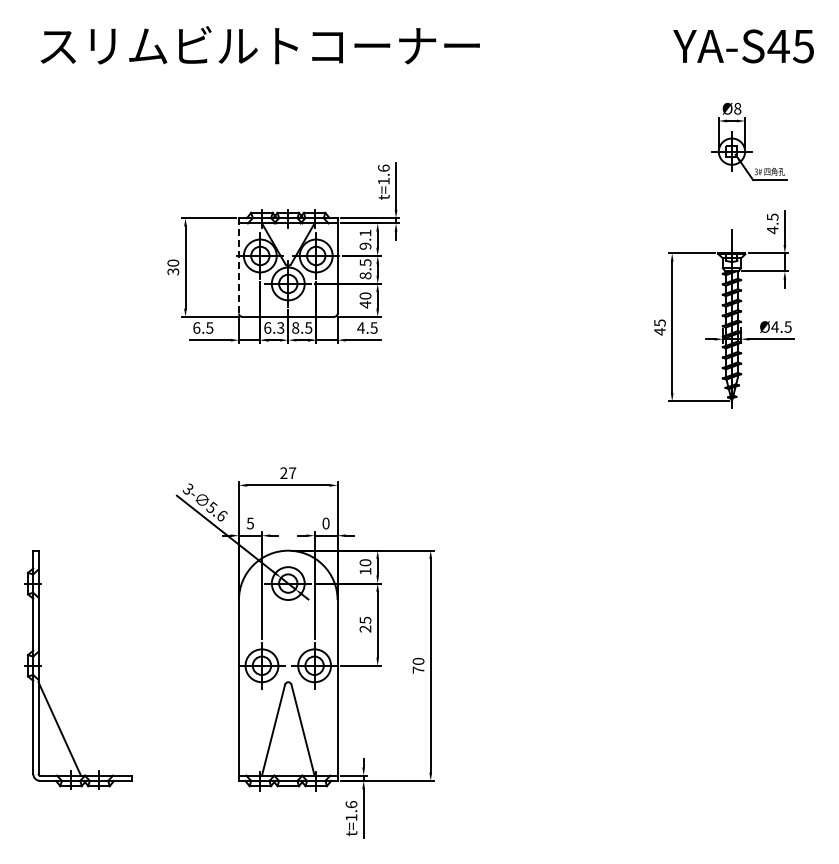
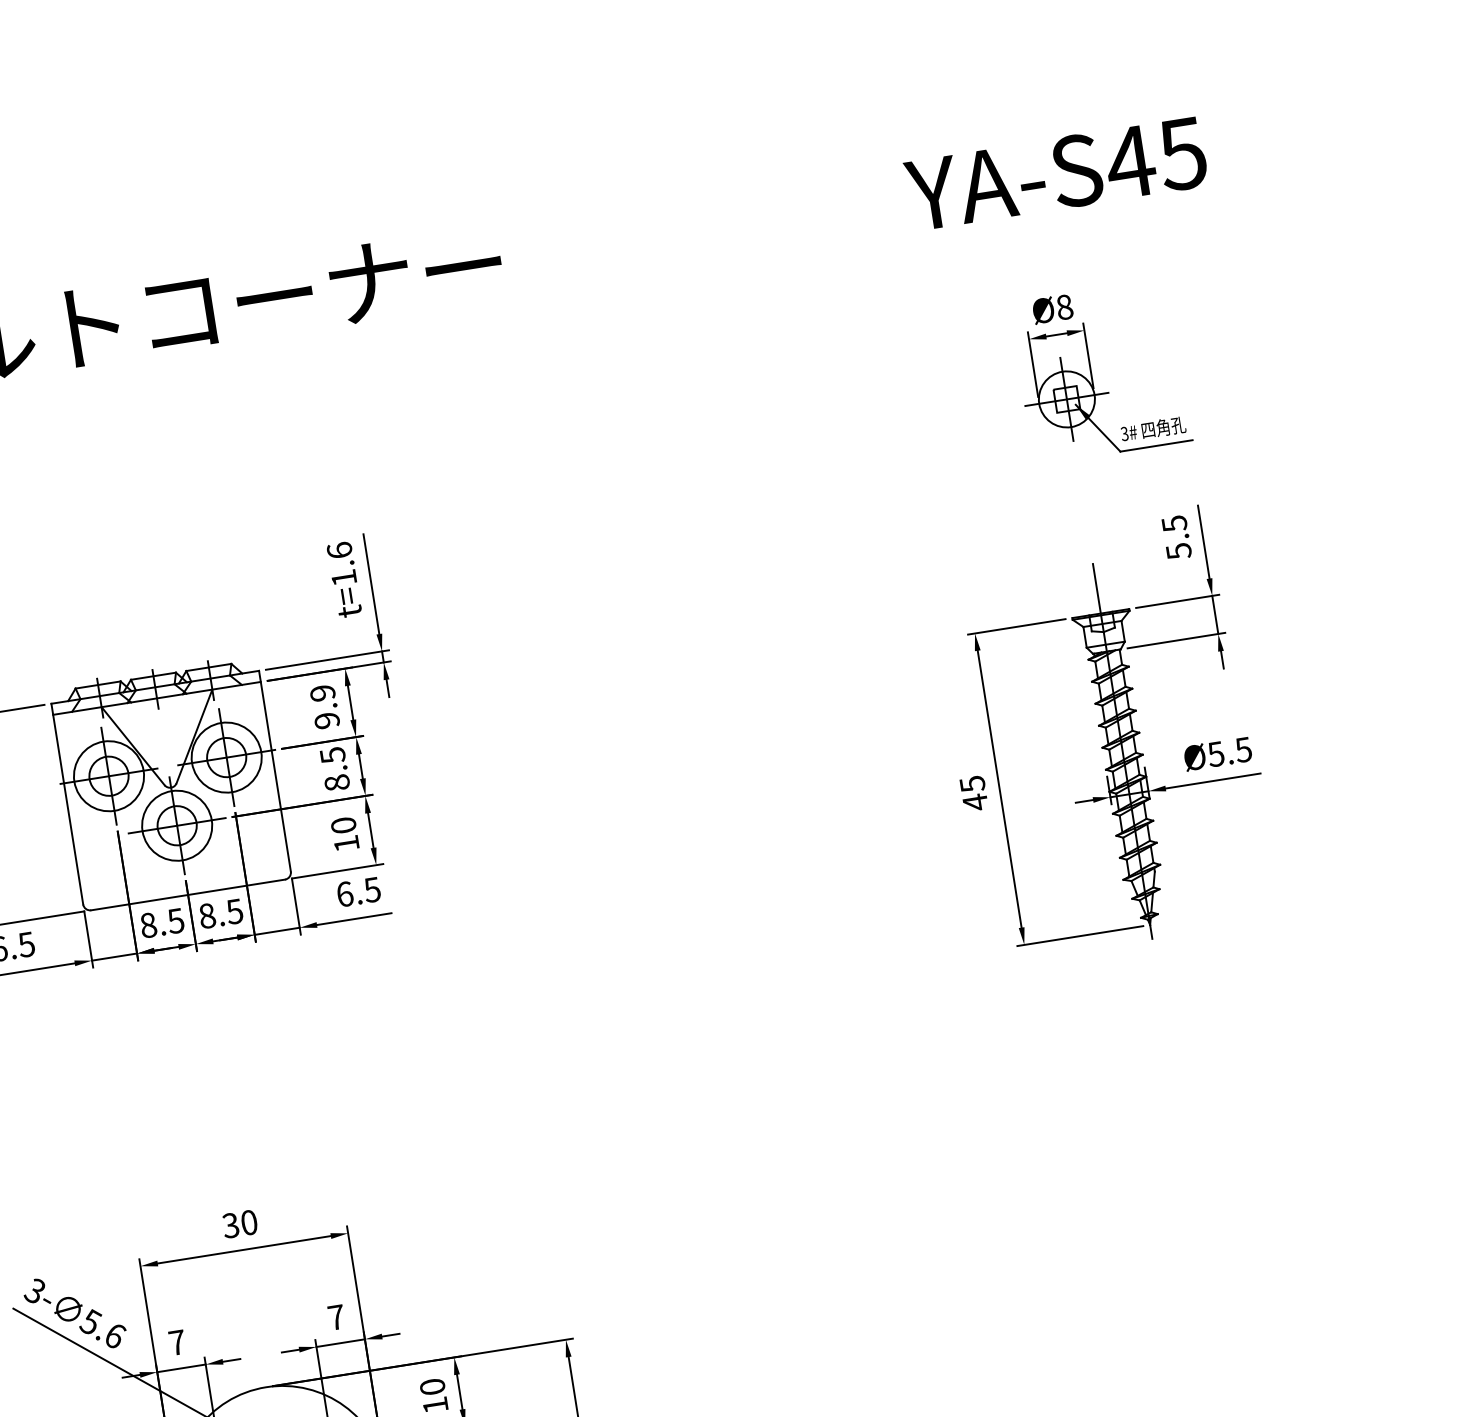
text: (772, 230) -> (1178, 551), 4.5 -> 5.5
text: (365, 232) -> (322, 691), 9.1 -> 9.9
line: (238, 265) -> (66, 803), dashed -> solid
text: (365, 304) -> (346, 843), 40 -> 10
text: (774, 326) -> (1214, 753), Ø4.5 -> Ø5.5
text: (274, 327) -> (162, 922), 6.3 -> 8.5
text: (360, 327) -> (343, 893), 4.5 -> 6.5
text: (288, 473) -> (240, 1224), 27 -> 30
text: (249, 523) -> (175, 1342), 5 -> 7
text: (325, 523) -> (335, 1317), 0 -> 7

